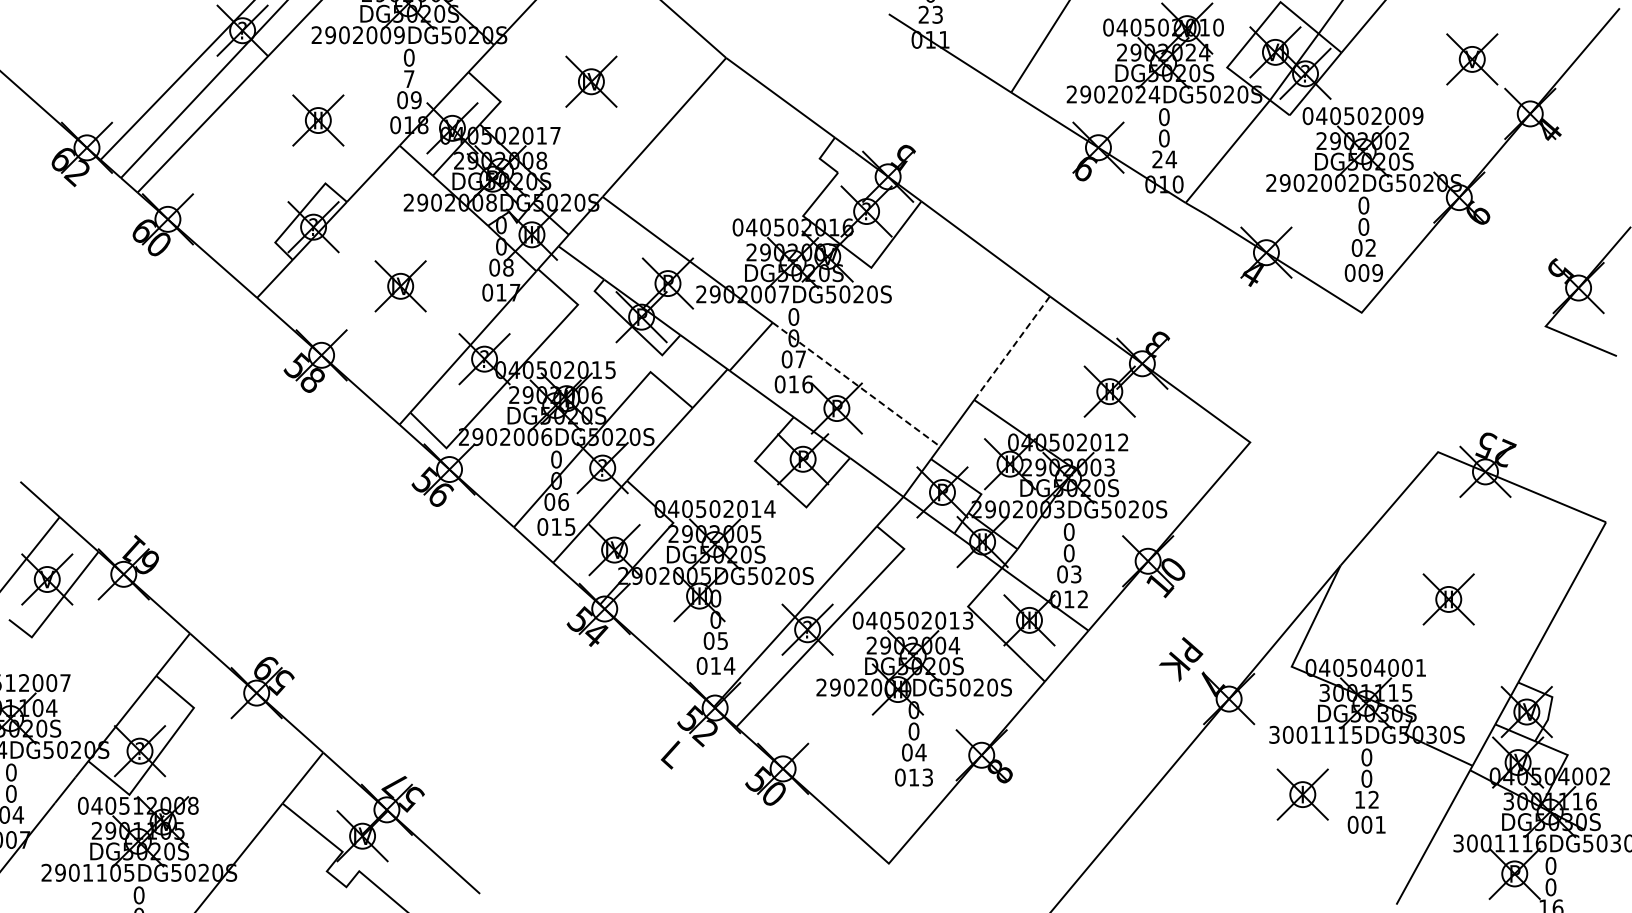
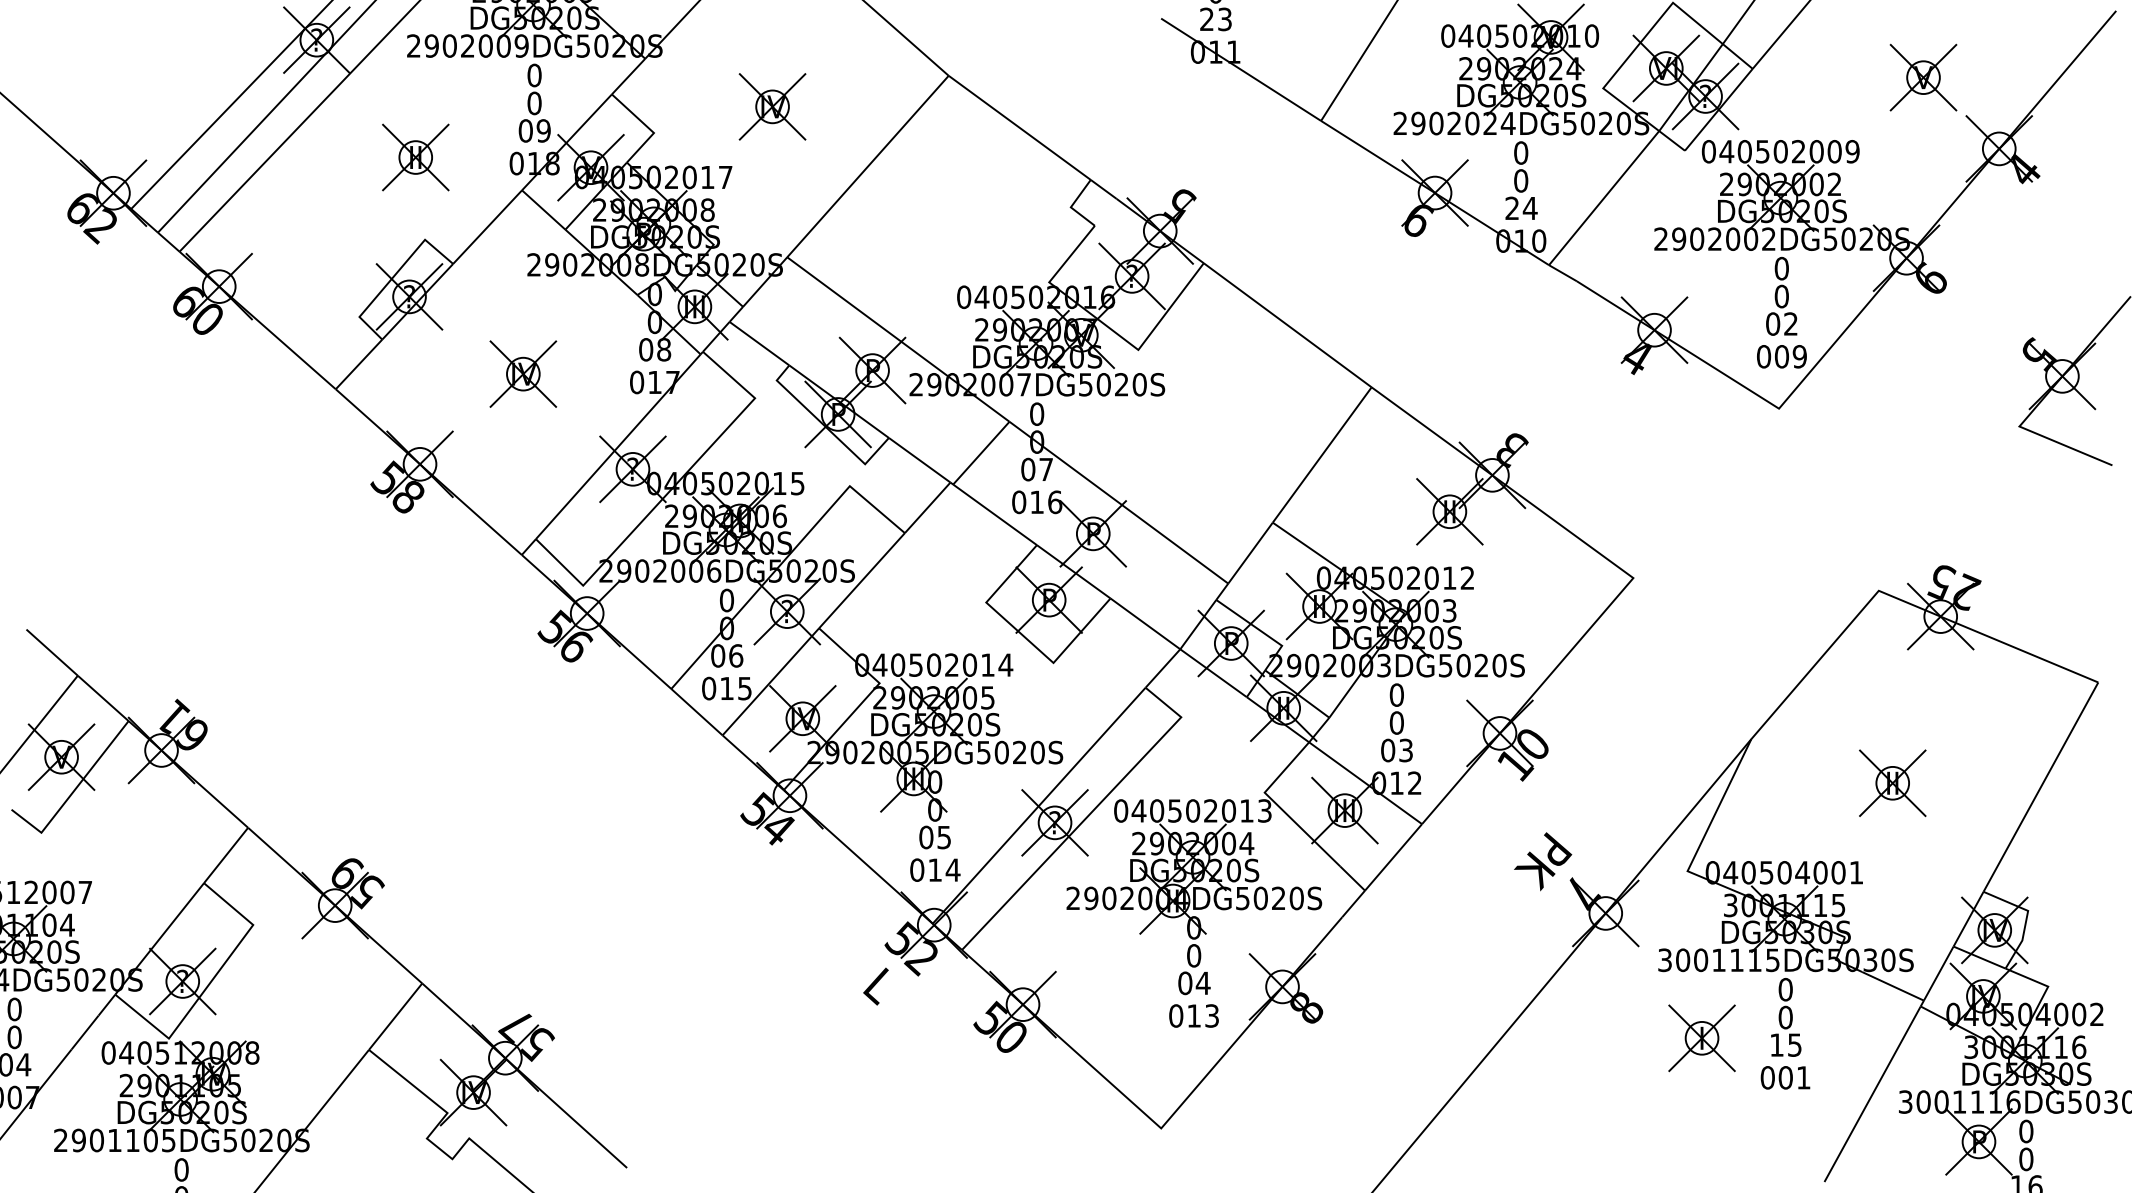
text: (408, 79) -> (533, 103), 7 -> 0
line: (1012, 347) -> (1322, 454), dashed -> solid
line: (856, 385) -> (1118, 503), dashed -> solid
text: (1373, 799) -> (1794, 1044), 12 -> 15

